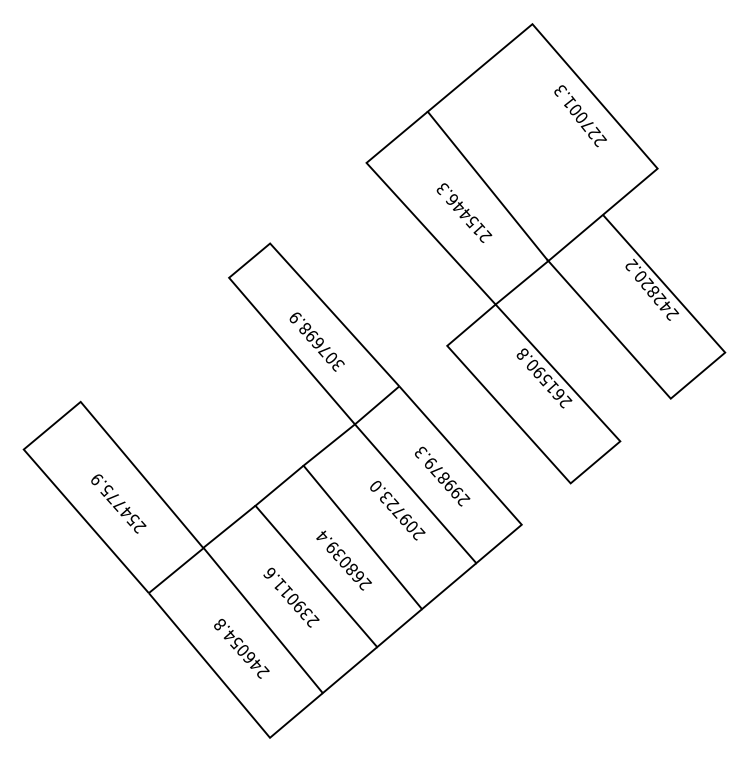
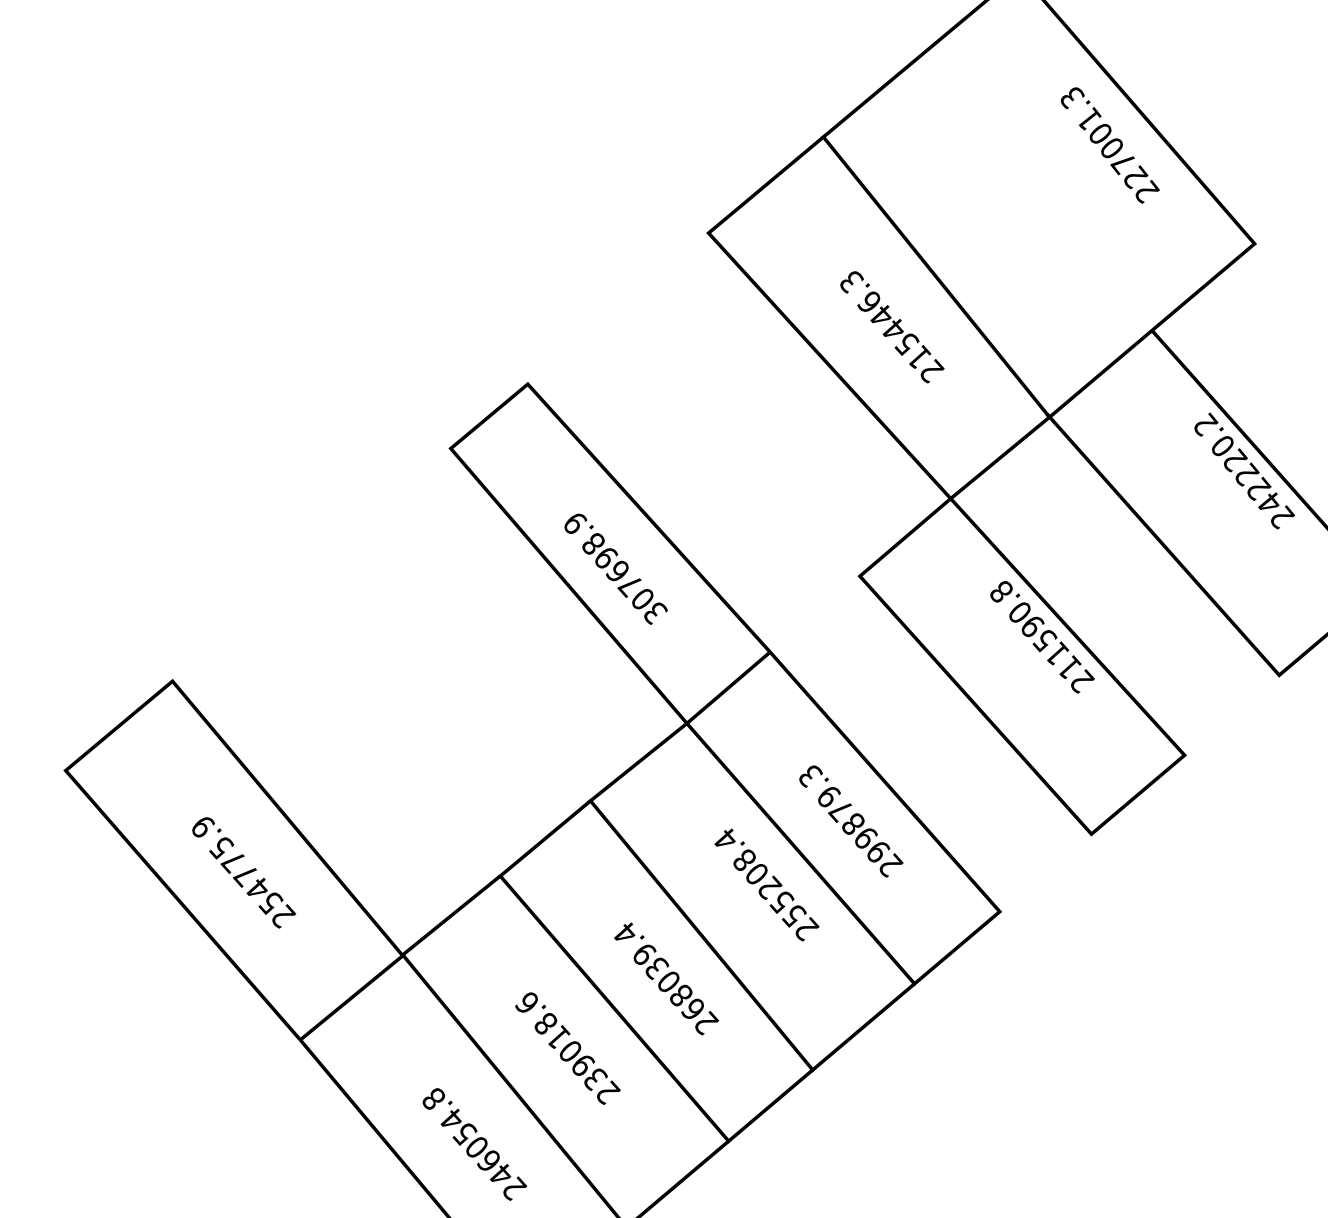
text: (653, 291) -> (1246, 474), 242820.2 -> 242220.2
text: (558, 394) -> (1068, 667), 261590.8 -> 211590.8
text: (393, 506) -> (759, 877), 209723.0 -> 255208.4
text: (279, 584) -> (545, 1023), 239011.6 -> 239018.6

